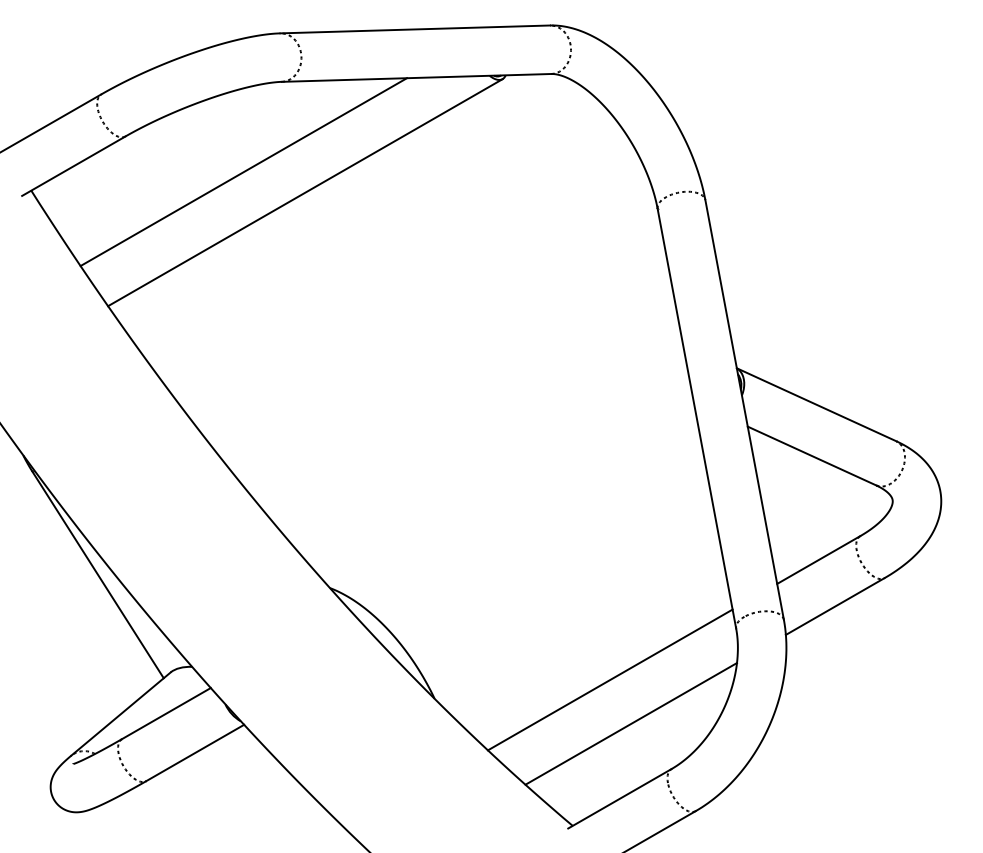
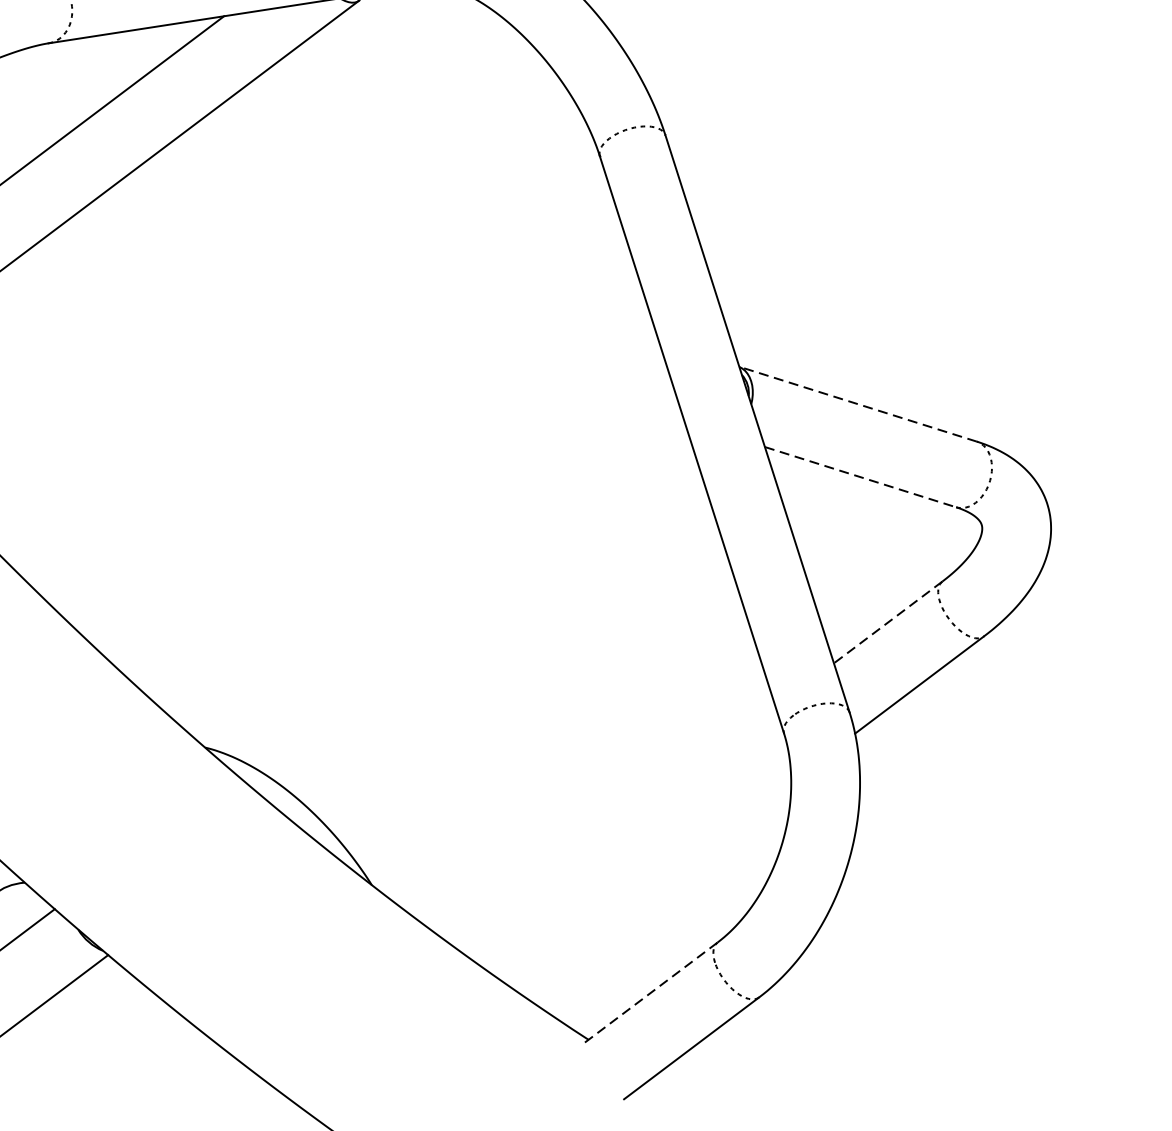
line: (816, 404) -> (857, 403), solid -> dashed
line: (812, 456) -> (861, 477), solid -> dashed
line: (818, 560) -> (887, 623), solid -> dashed
line: (609, 679) -> (614, 827), removed
line: (630, 723) -> (651, 885), removed
line: (619, 798) -> (649, 993), solid -> dashed

